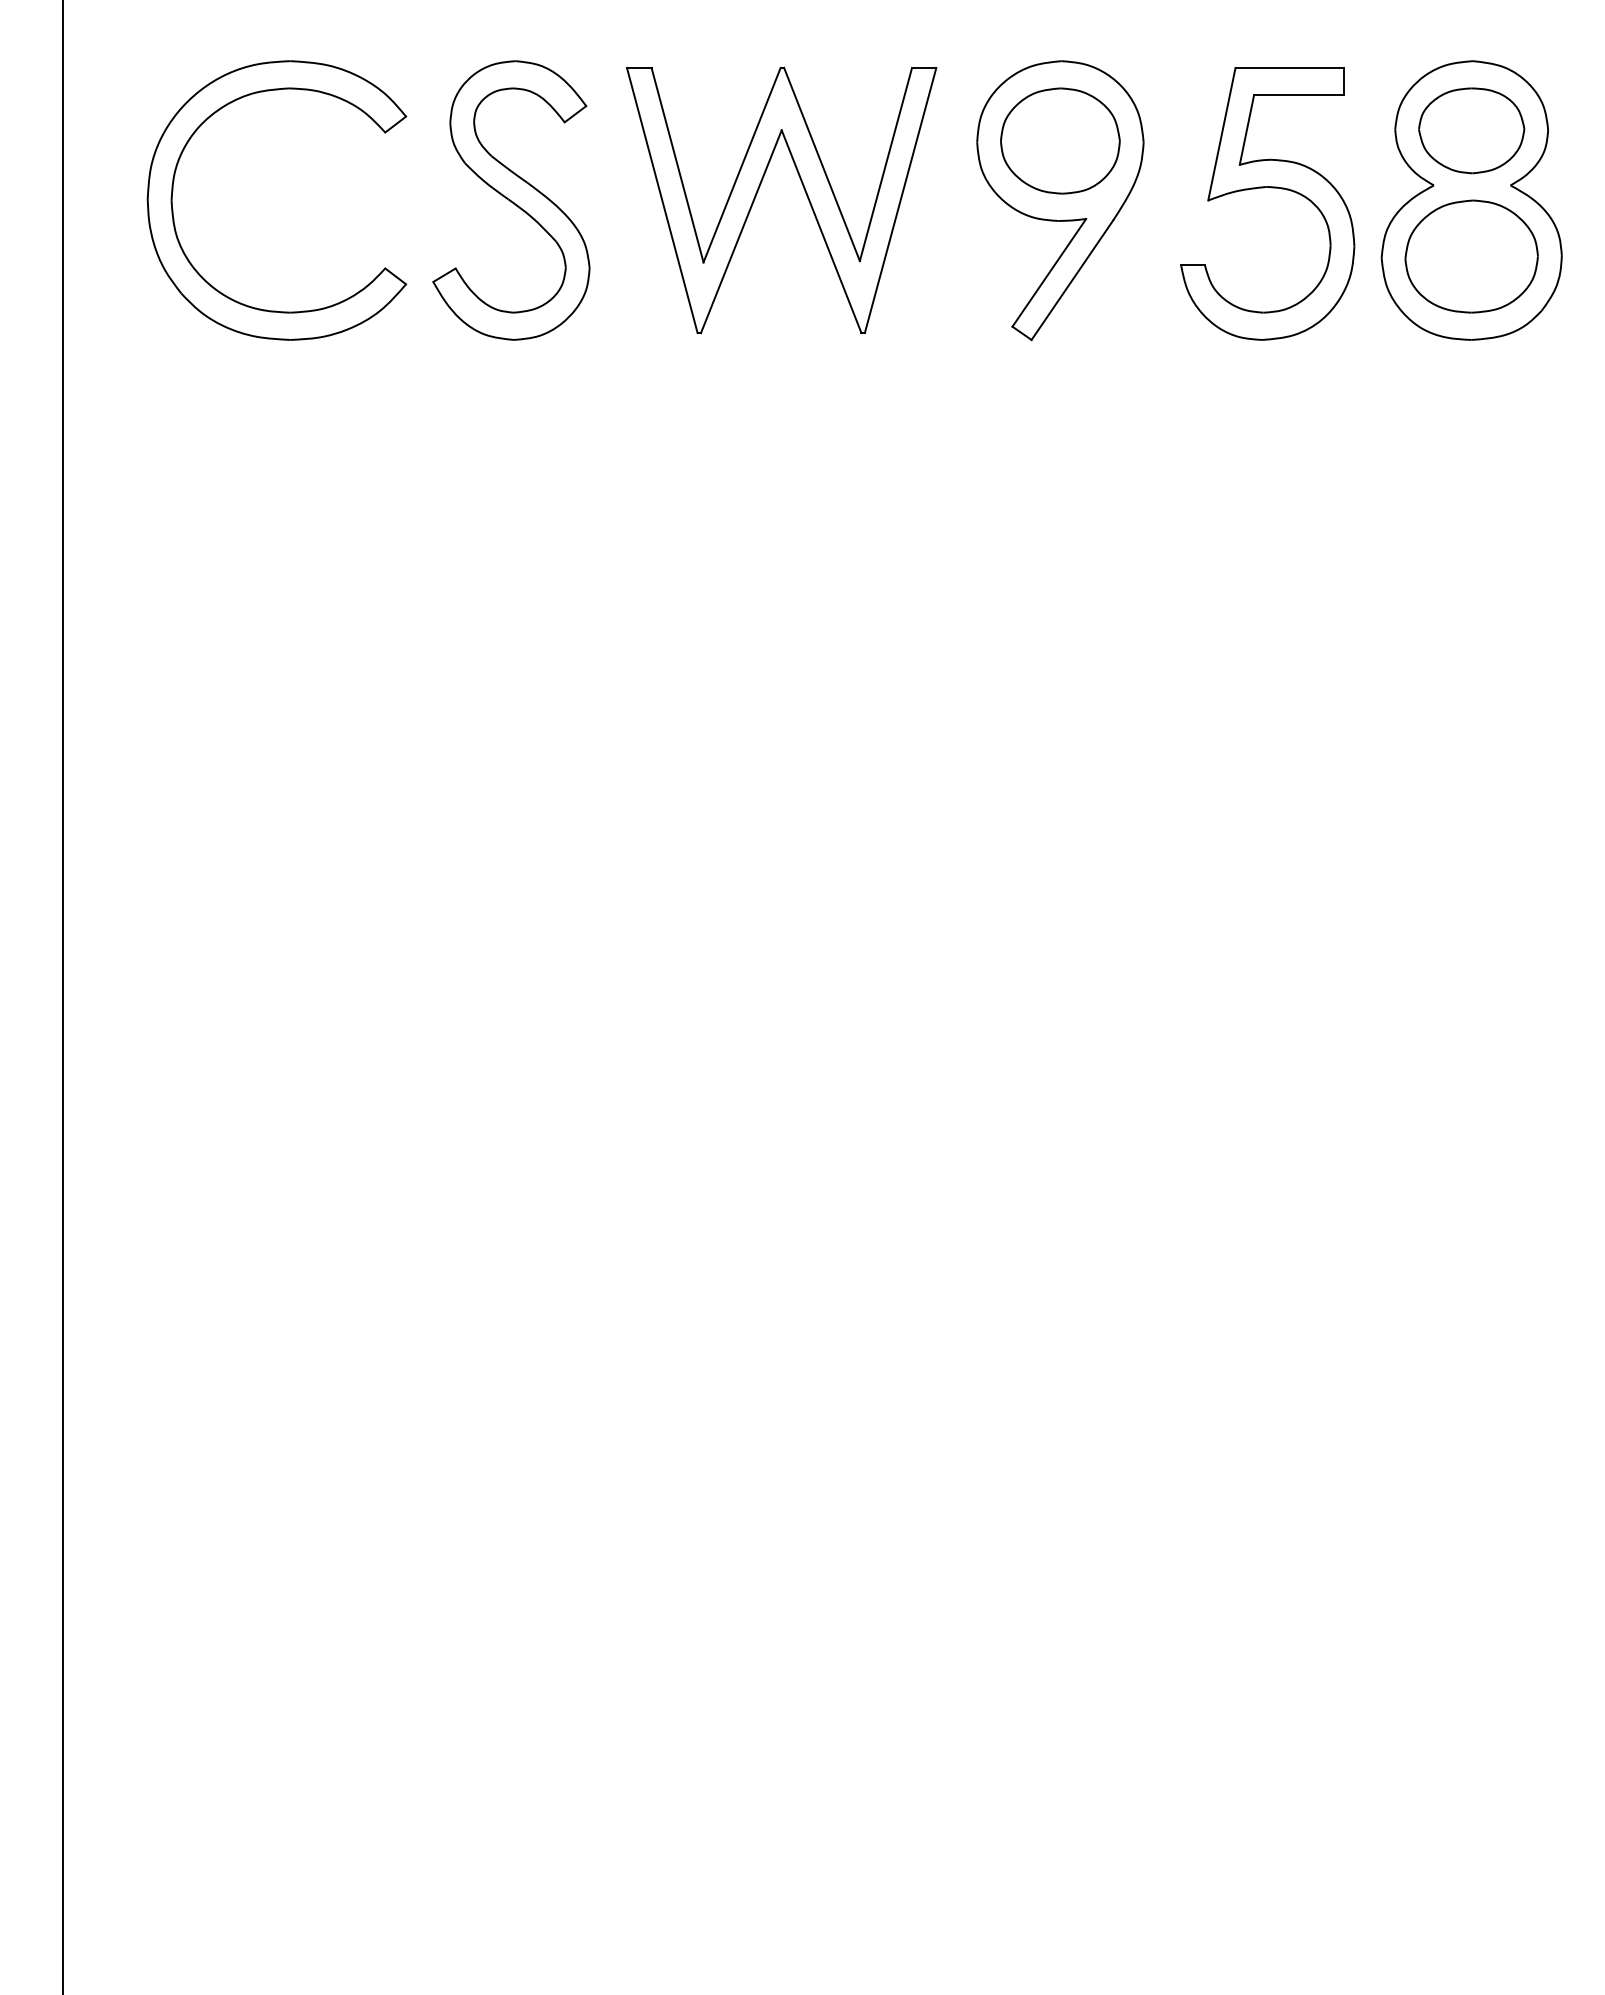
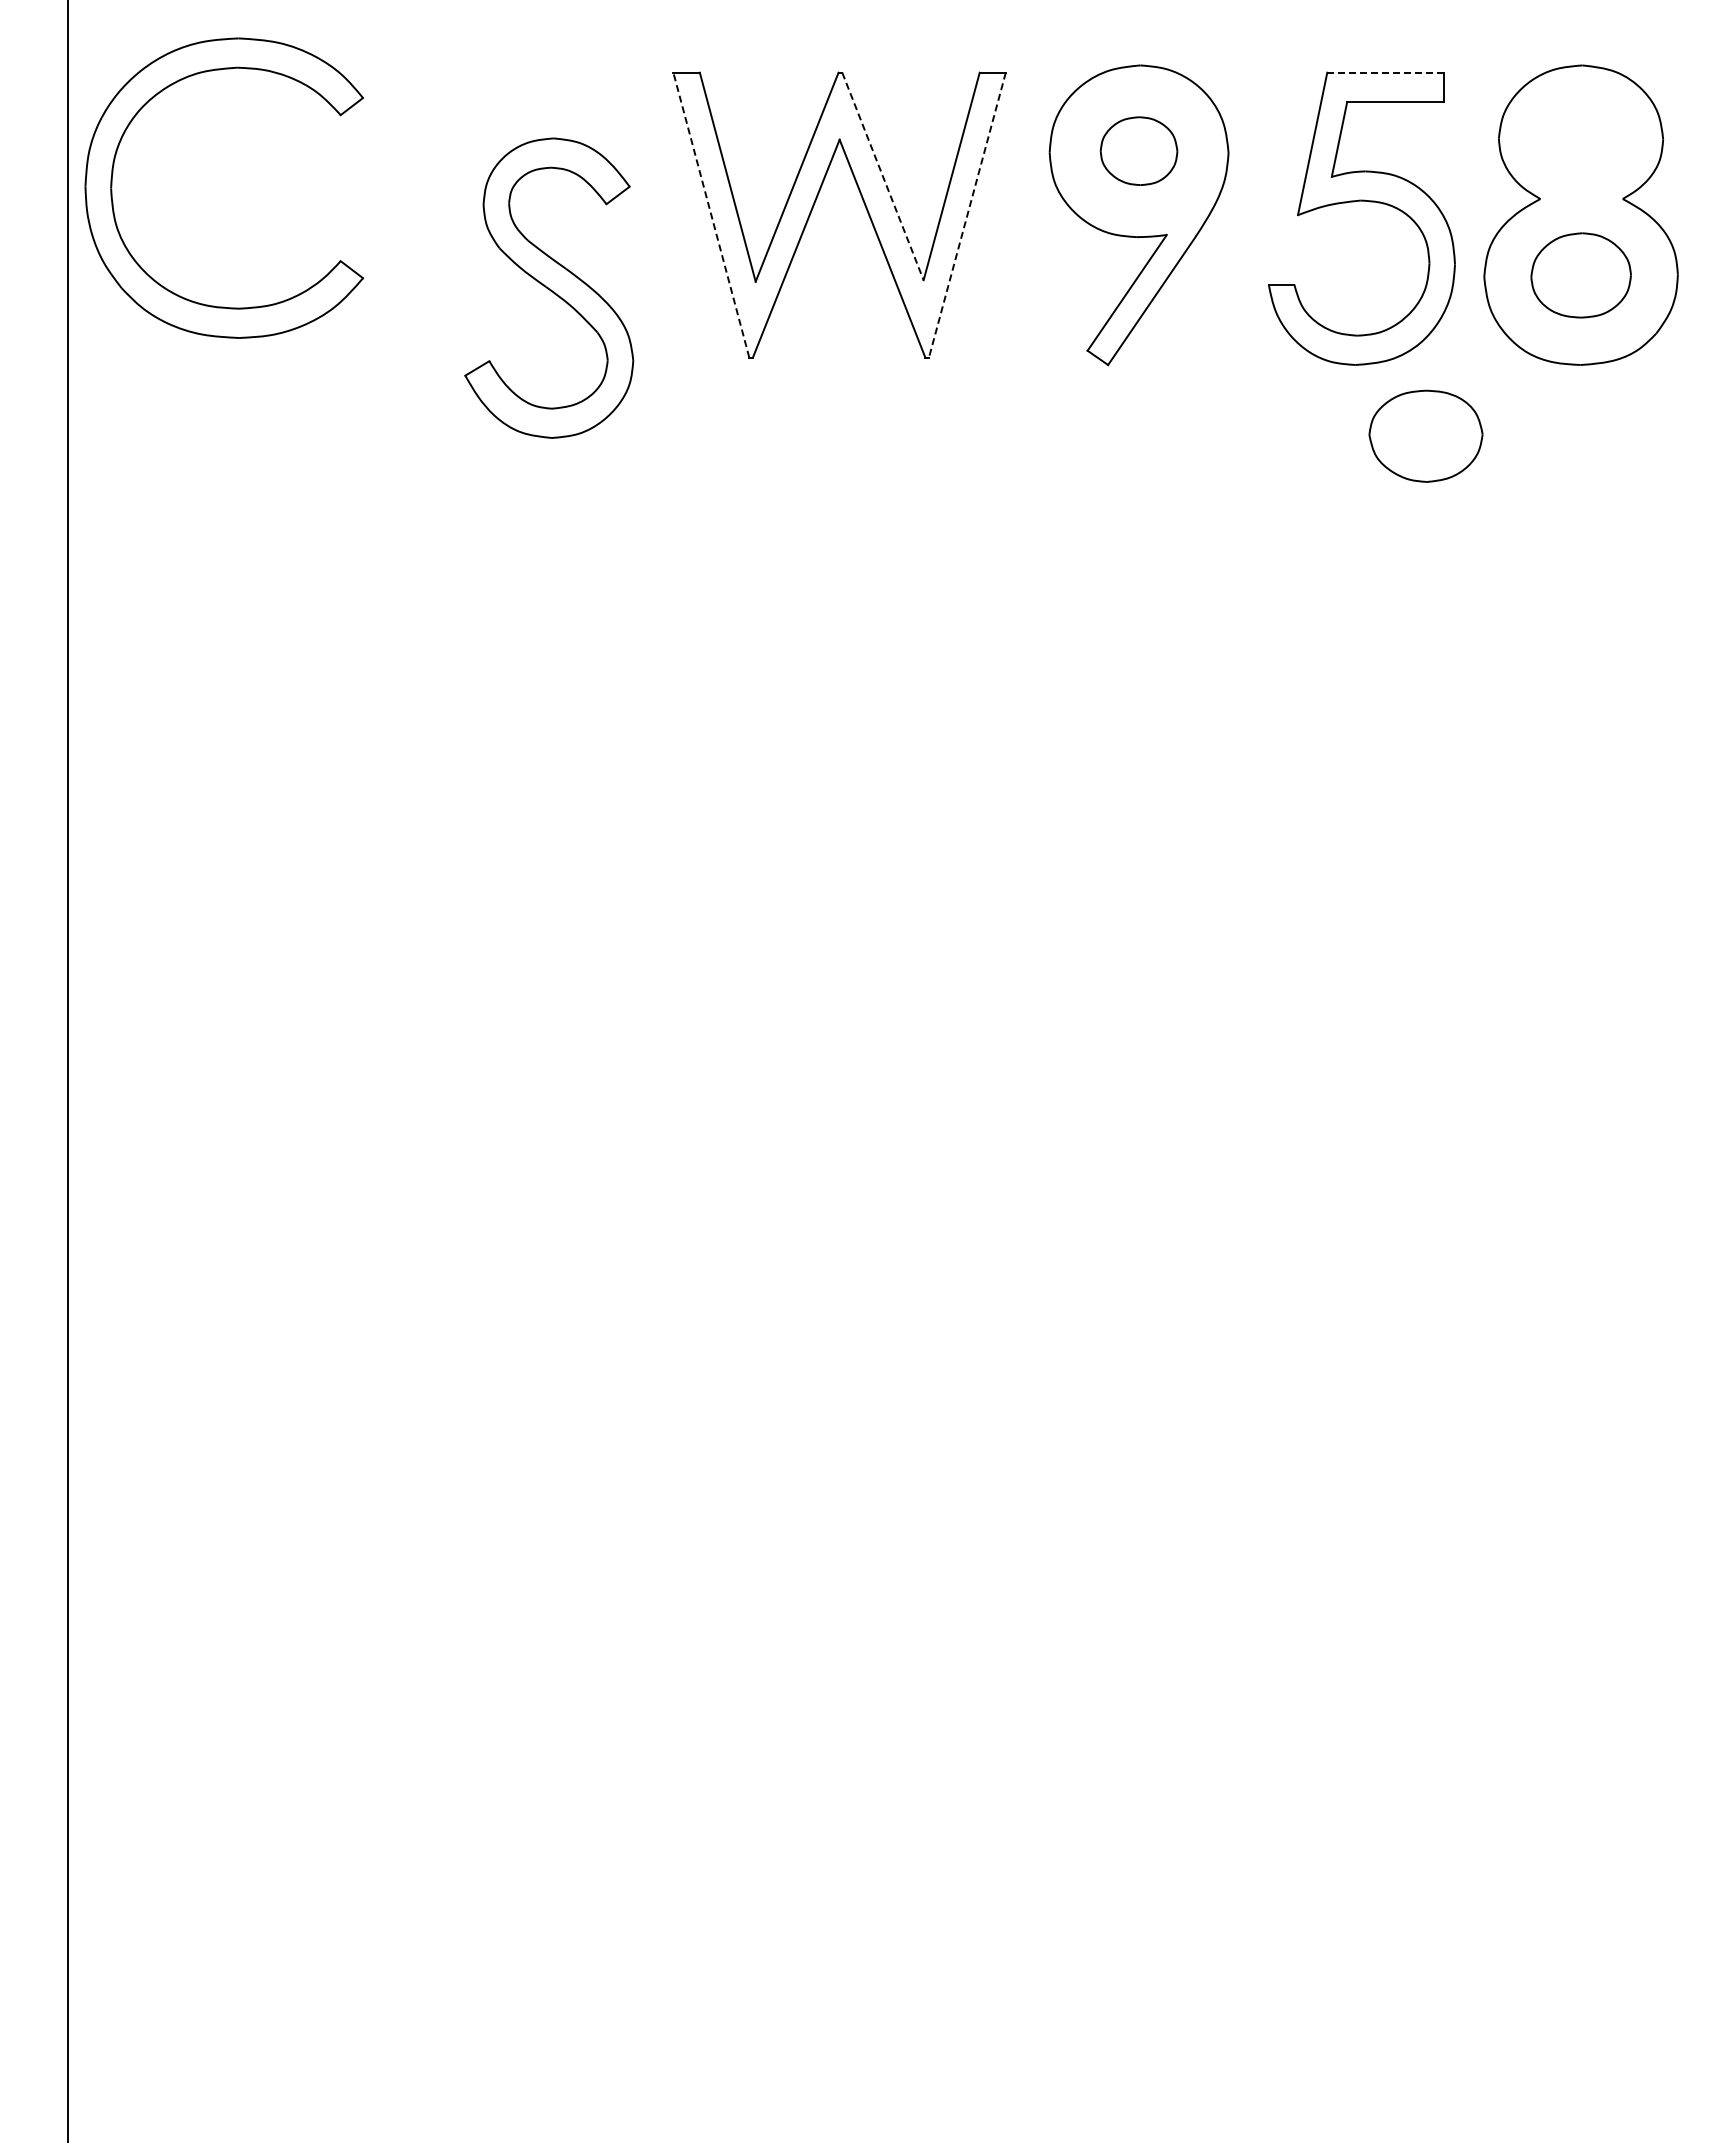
line: (1290, 67) -> (1386, 72), solid -> dashed
part: (1471, 130) -> (1425, 435), moved
part: (1059, 140) -> (1138, 150), size x0.6
line: (822, 164) -> (883, 176), solid -> dashed
part: (173, 186) -> (113, 173), moved
part: (511, 199) -> (549, 287), moved
line: (662, 199) -> (711, 214), solid -> dashed
line: (900, 200) -> (967, 215), solid -> dashed
part: (1472, 256) -> (1581, 275), size x0.7

